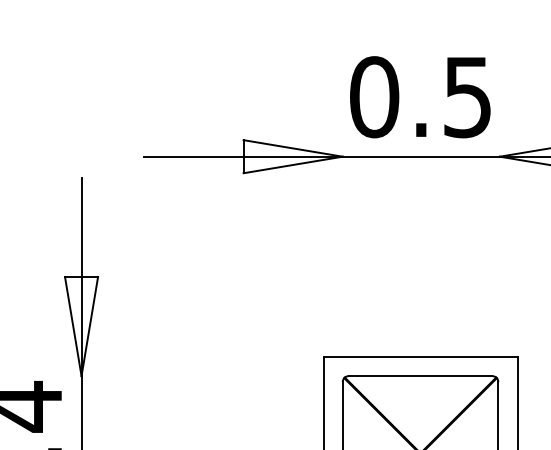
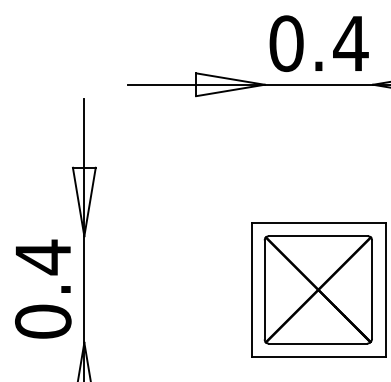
text: (467, 98) -> (350, 44), 0.5 -> 0.4

